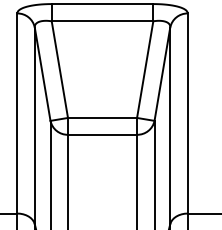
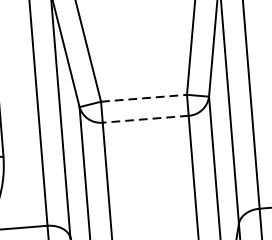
line: (102, 117) -> (143, 97), solid -> dashed
line: (102, 134) -> (145, 118), solid -> dashed

